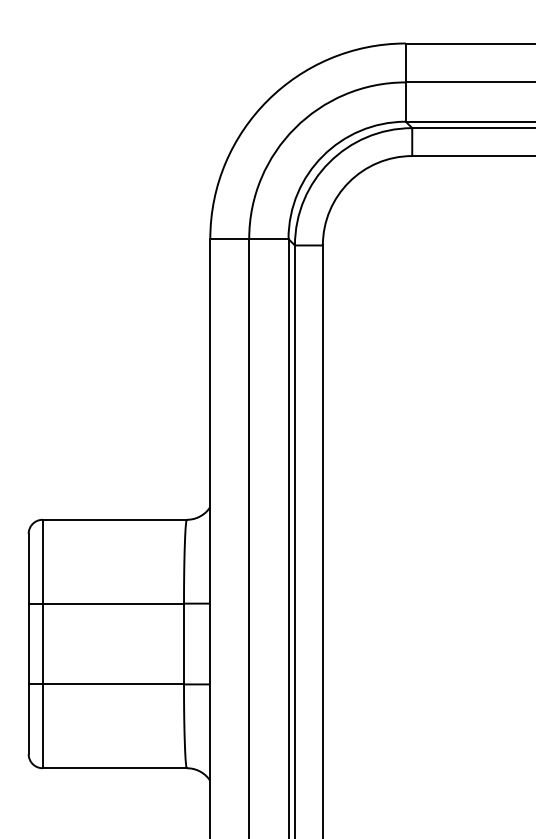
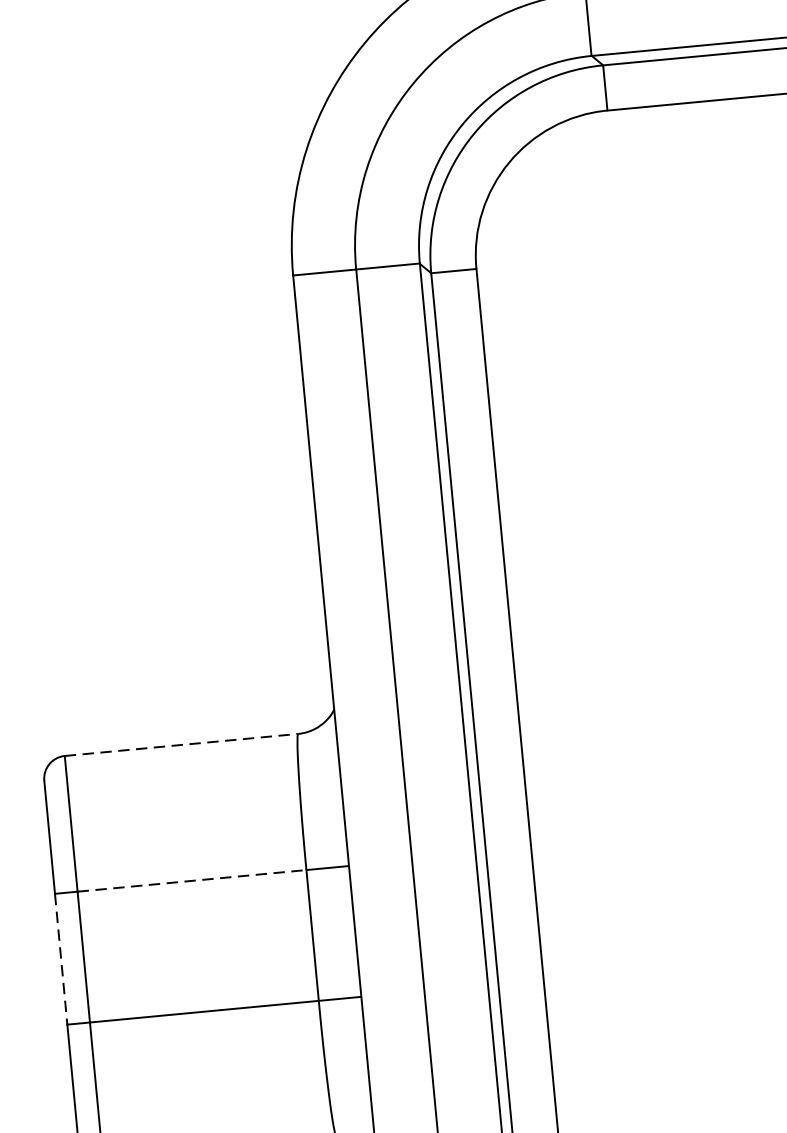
line: (115, 519) -> (182, 744), solid -> dashed
line: (113, 603) -> (192, 880), solid -> dashed
line: (28, 644) -> (60, 960), solid -> dashed

